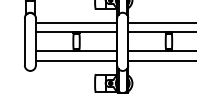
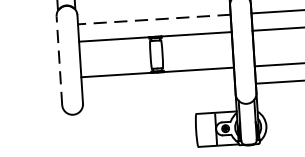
line: (76, 23) -> (154, 20), solid -> dashed
line: (24, 41) -> (58, 60), solid -> dashed
line: (76, 60) -> (158, 89), removed

